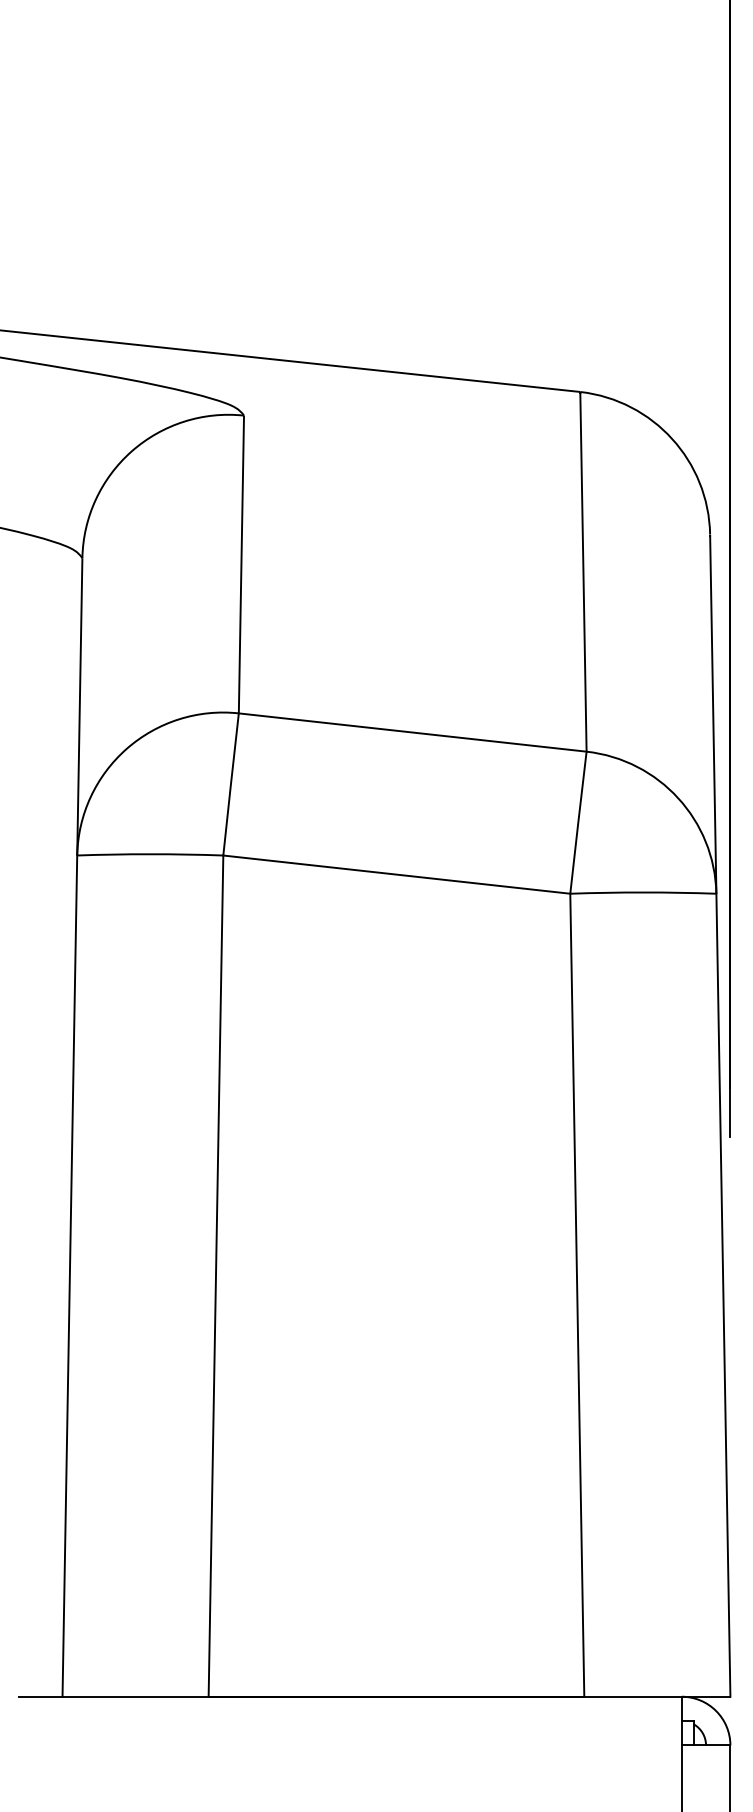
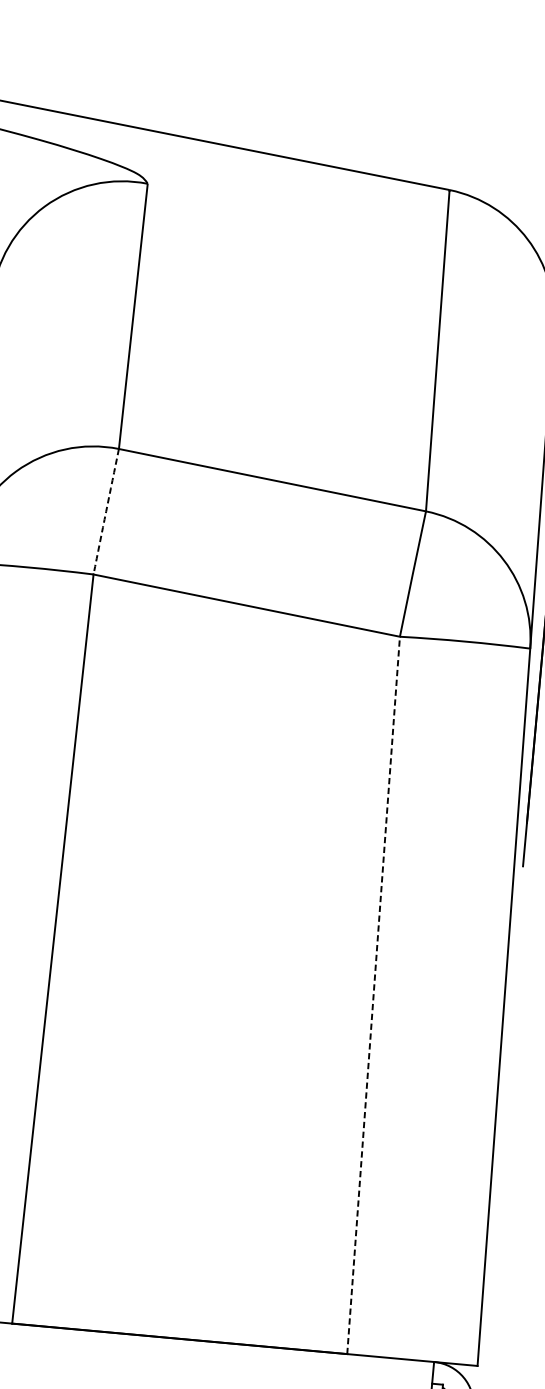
arc: (230, 784) -> (105, 511), solid -> dashed
line: (577, 1295) -> (373, 995), solid -> dashed

